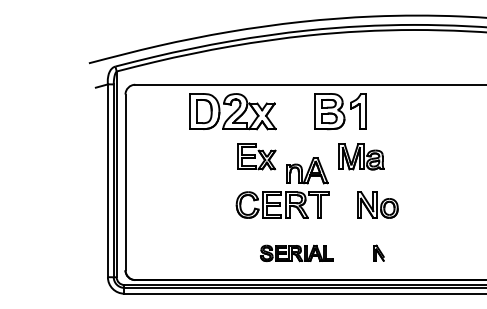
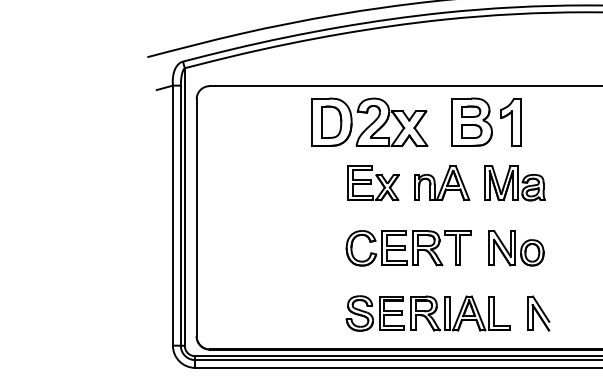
part: (232, 111) -> (369, 122), moved
part: (307, 170) -> (442, 182), moved
part: (377, 204) -> (516, 247), moved
part: (378, 252) -> (537, 312), size x1.67
part: (296, 253) -> (427, 313), size x1.67

